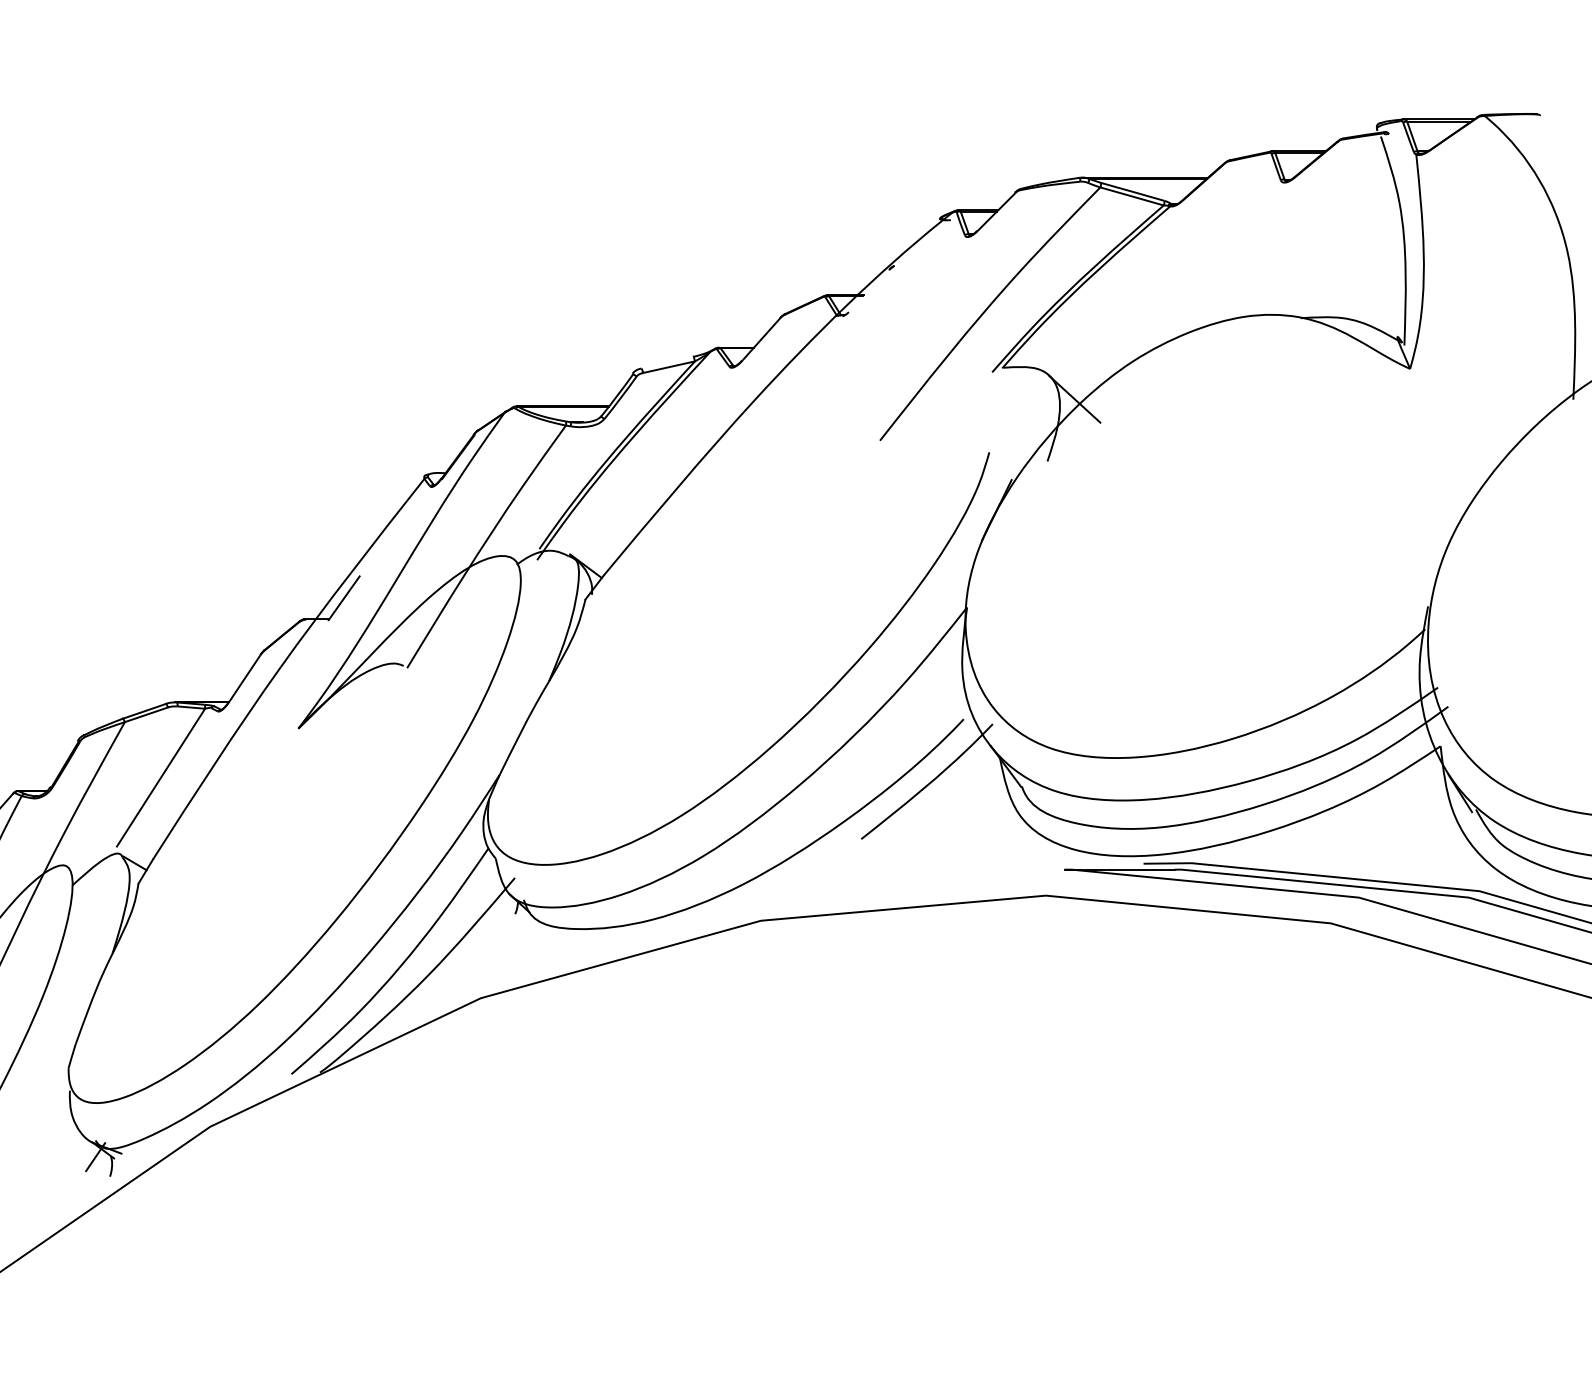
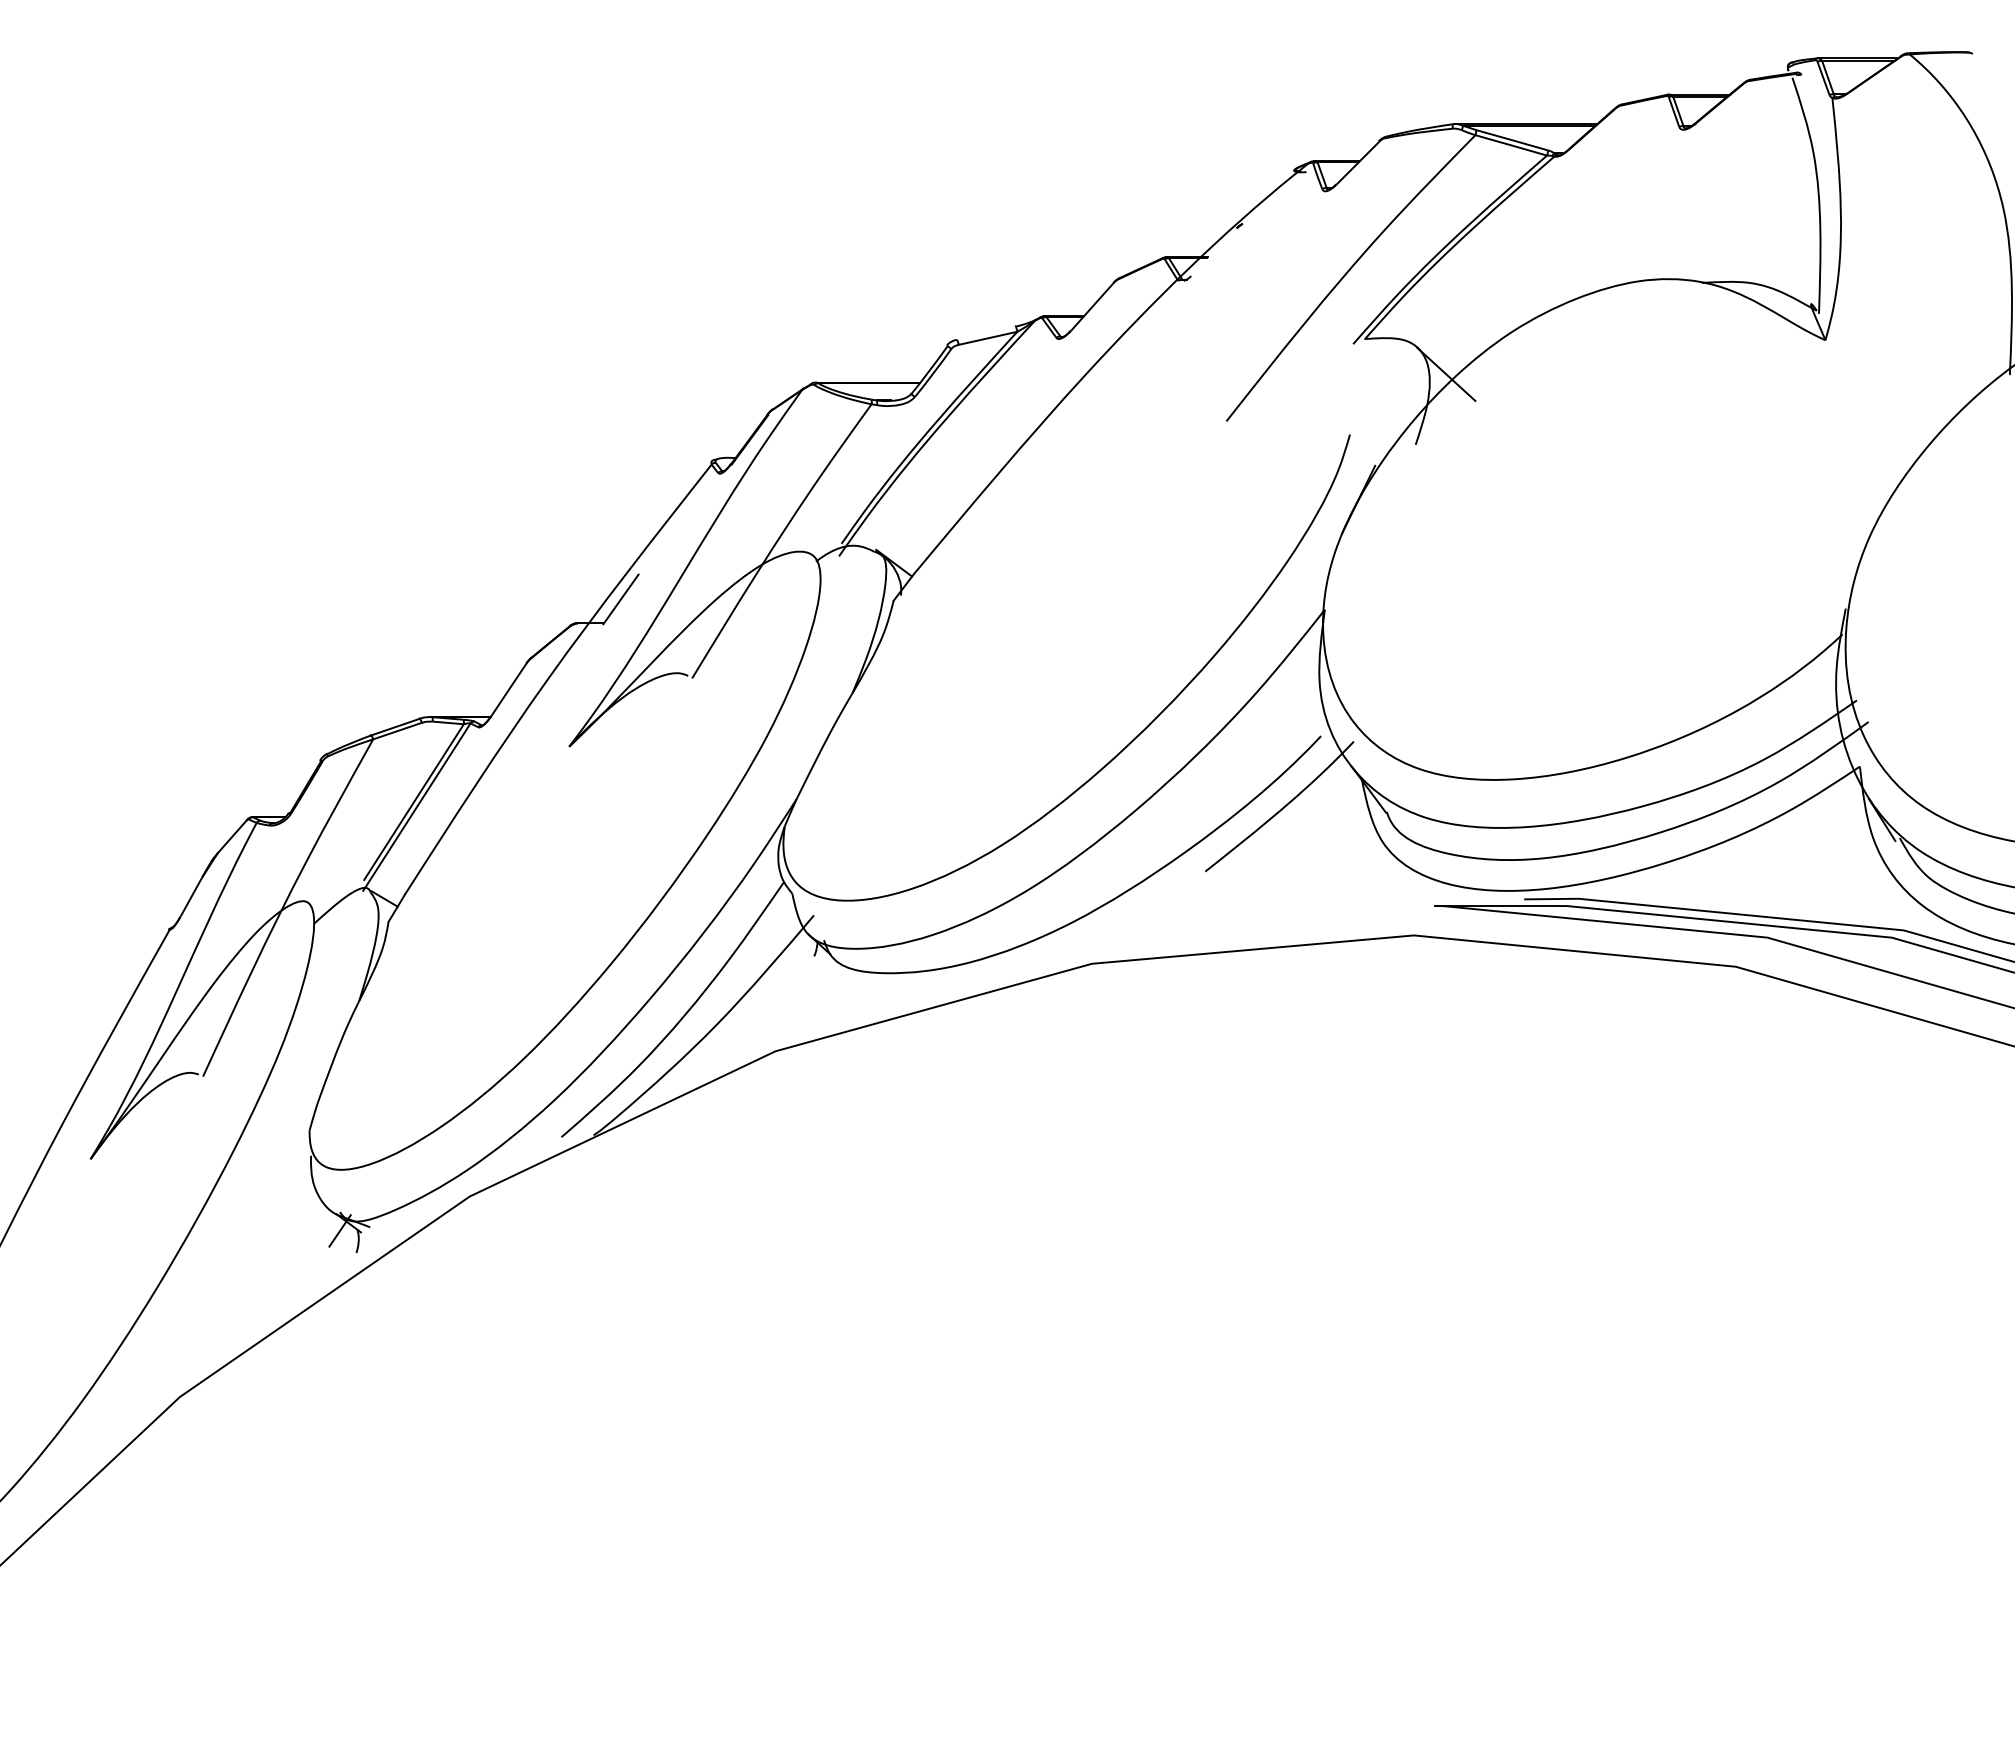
line: (163, 781) -> (416, 806), added

